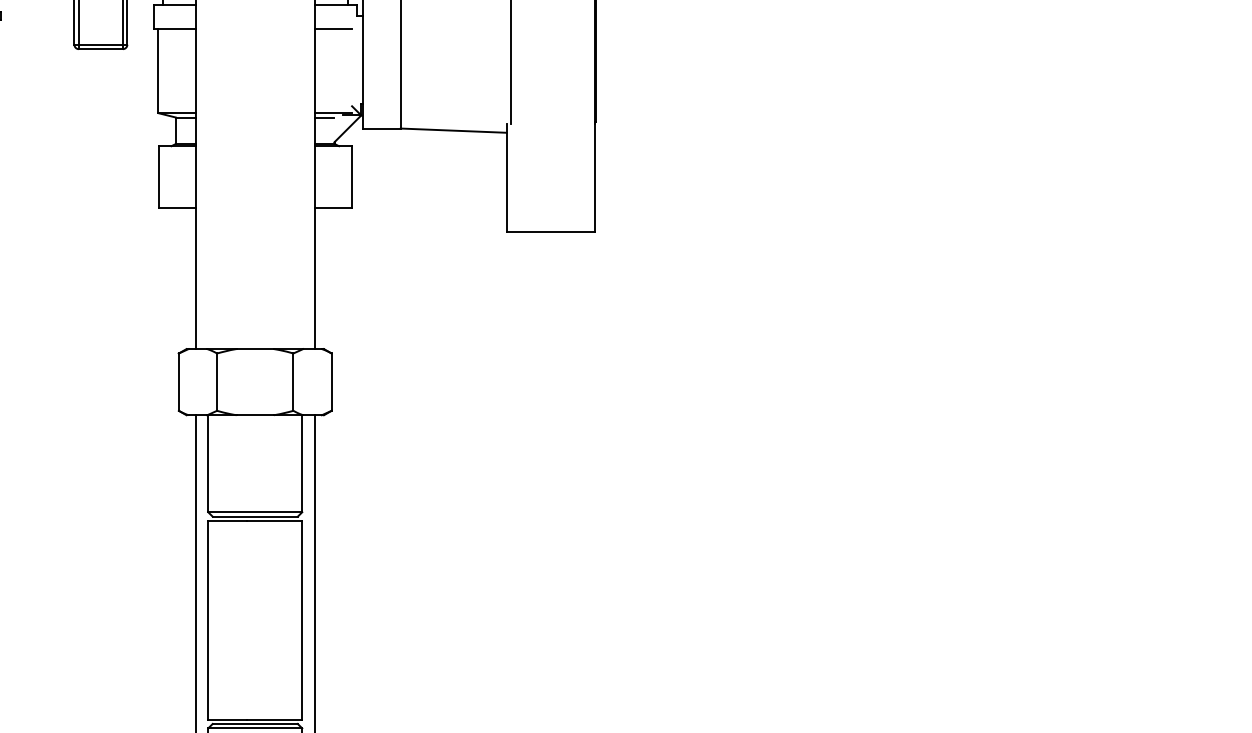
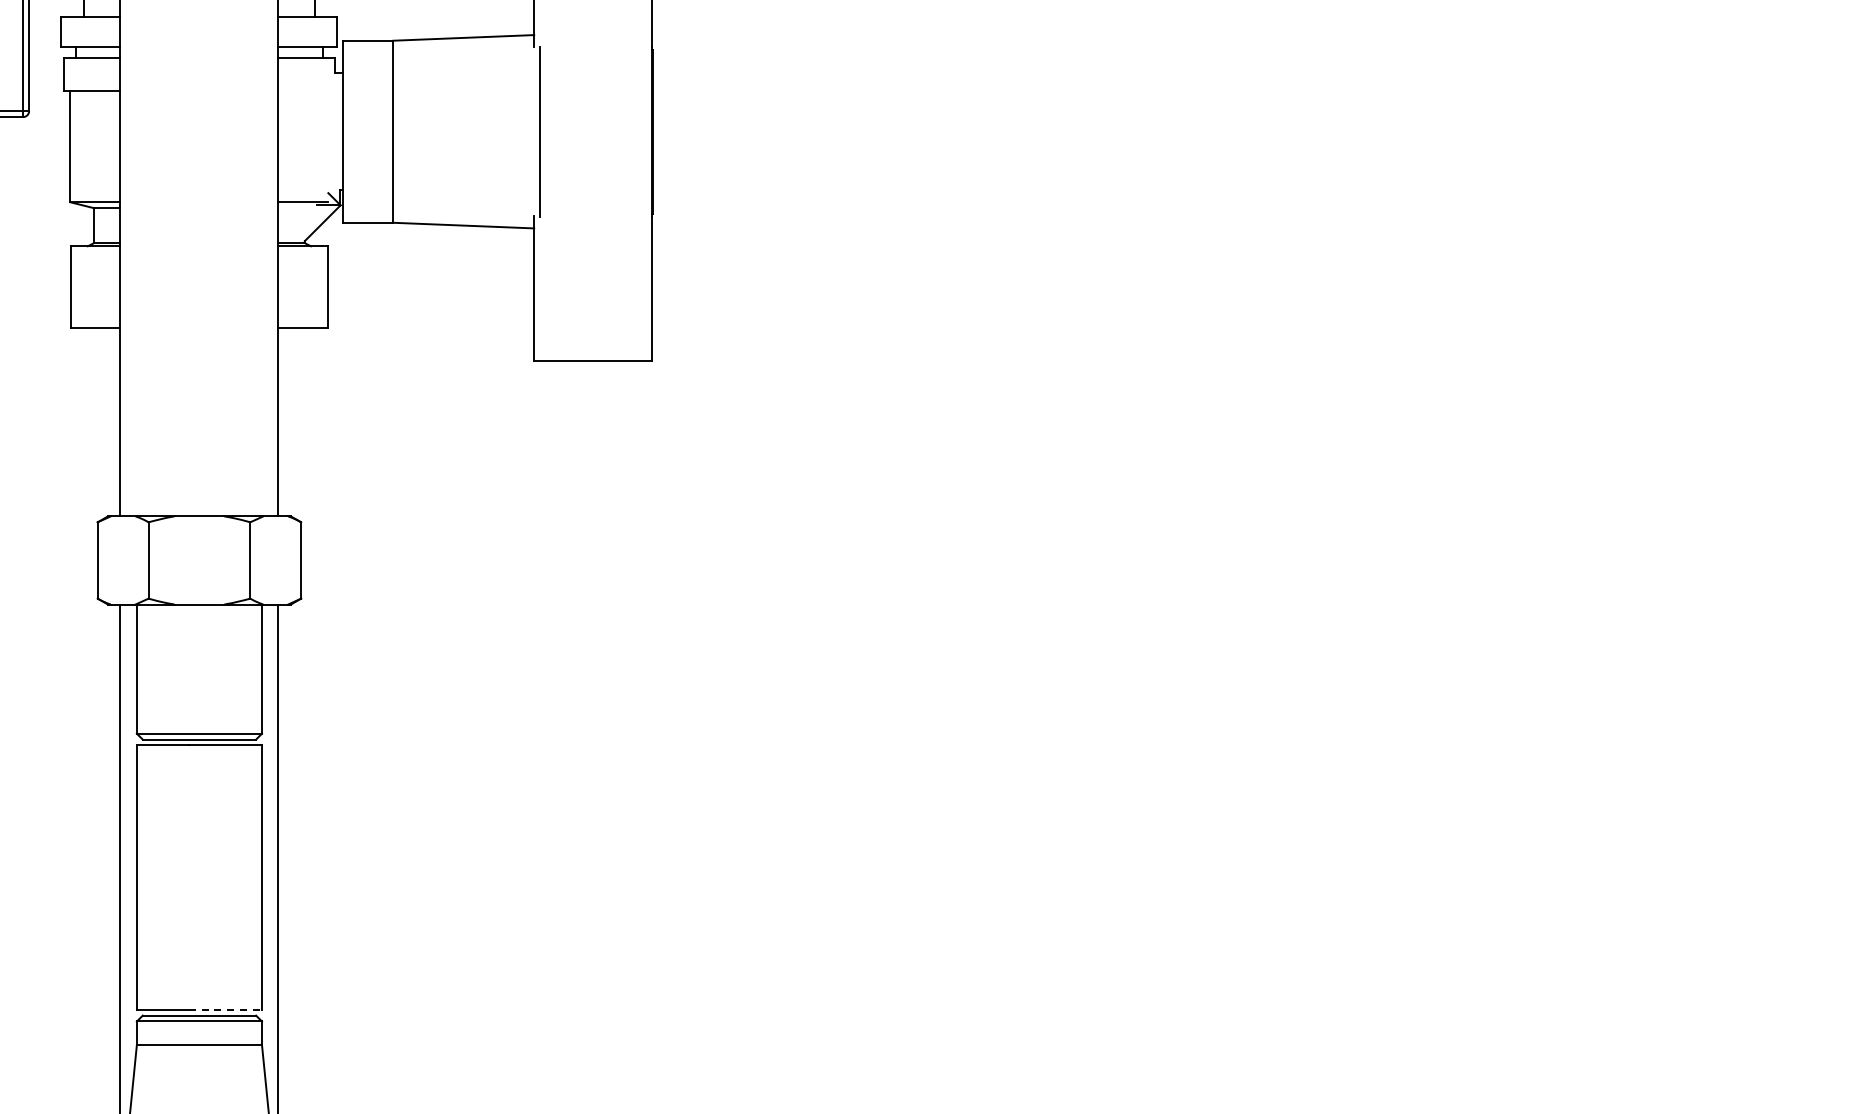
line: (332, 29) -> (302, 90), removed
line: (324, 117) -> (291, 208), removed
line: (274, 719) -> (225, 1009), solid -> dashed

